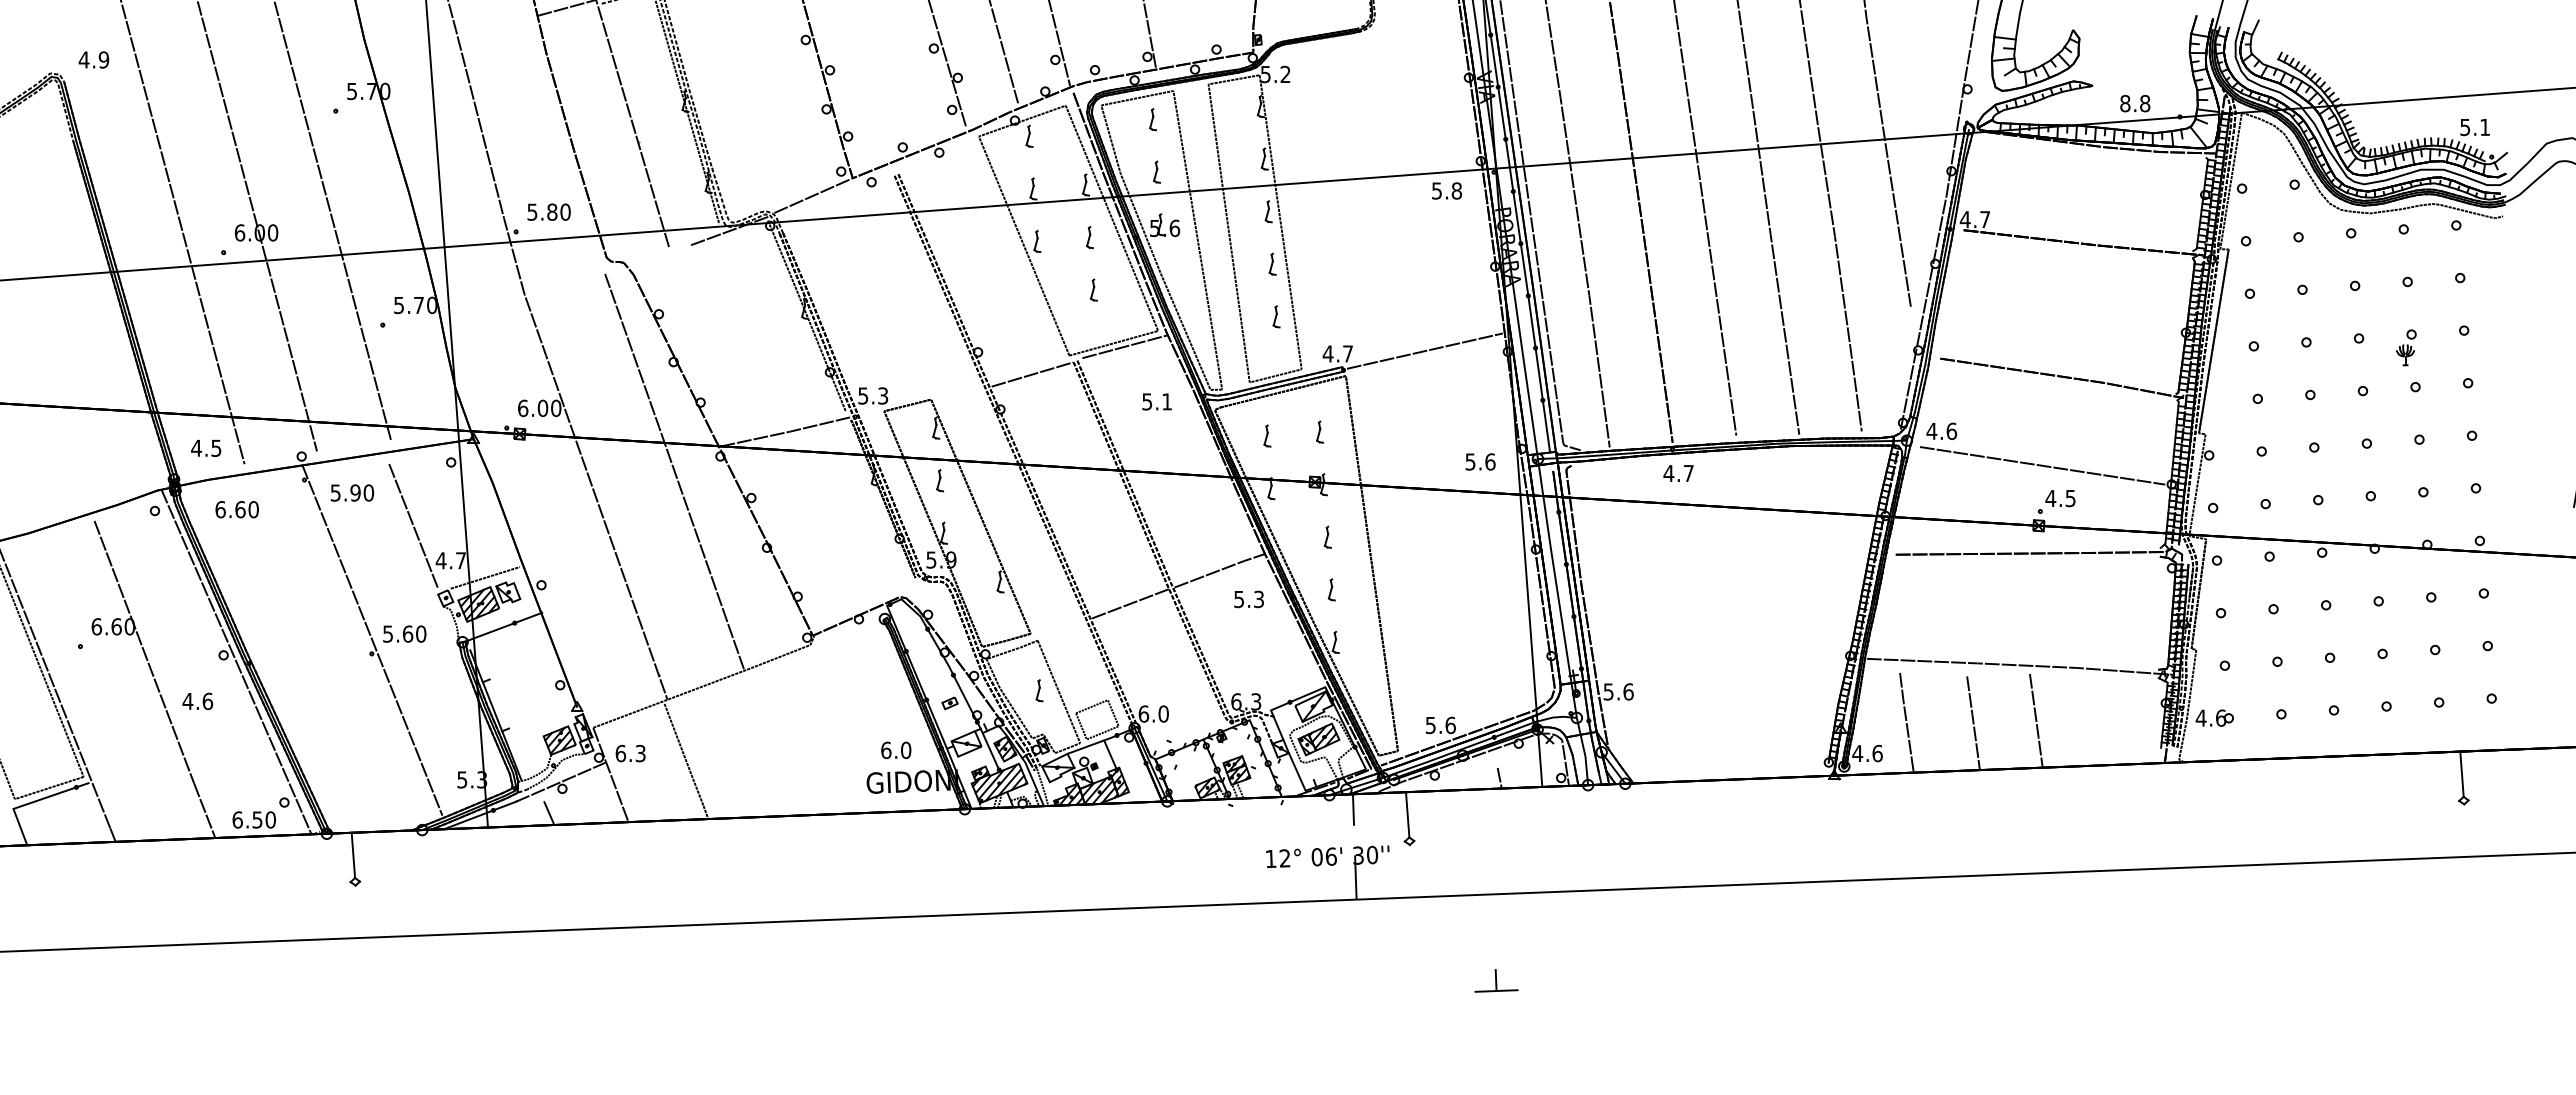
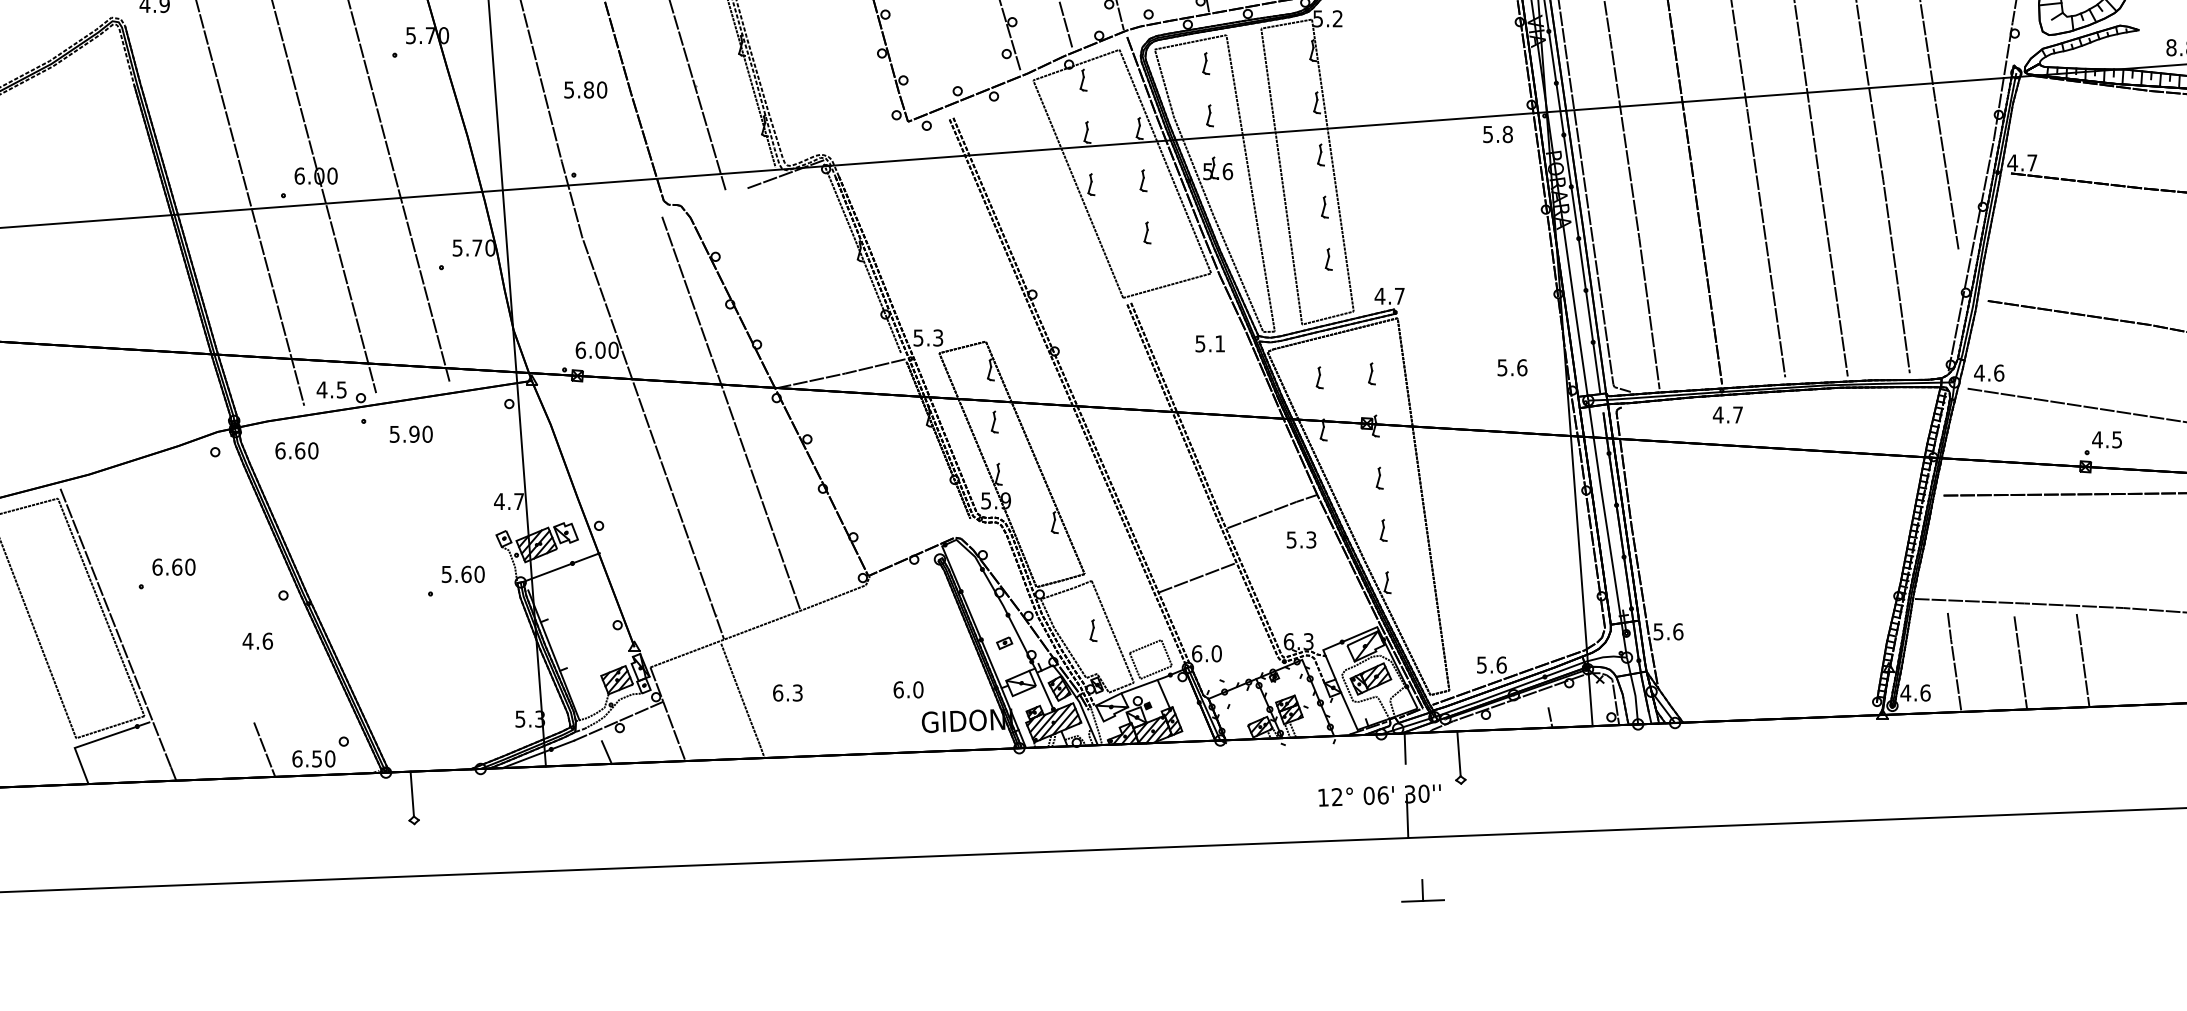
line: (813, 195) -> (869, 138), removed
text: (548, 211) -> (585, 89), moved
line: (1124, 346) -> (1177, 288), removed
line: (1424, 350) -> (1475, 292), removed
line: (1032, 374) -> (1086, 316), removed
text: (206, 447) -> (331, 389), moved
text: (1480, 461) -> (1512, 367), moved
line: (413, 526) -> (471, 467), removed
line: (484, 577) -> (542, 518), removed
line: (1131, 603) -> (1197, 577), moved
line: (372, 640) -> (431, 580), removed
line: (144, 651) -> (204, 591), removed
line: (236, 661) -> (296, 601), removed
text: (896, 750) -> (908, 689), moved
text: (630, 753) -> (787, 692), moved
part: (1496, 980) -> (1423, 890), moved

